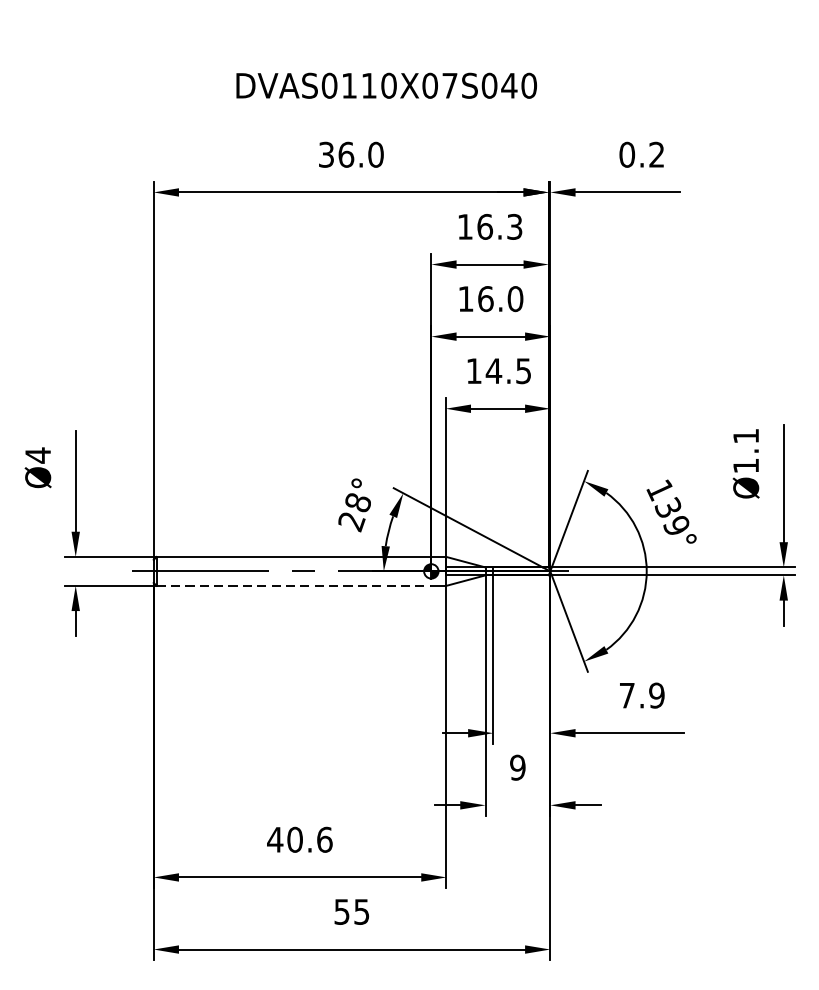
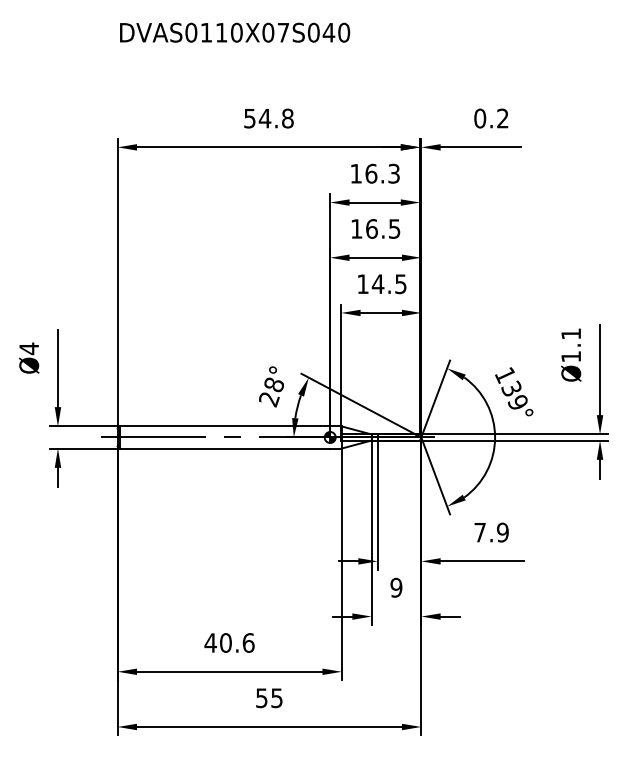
text: (387, 85) -> (235, 32), moved
text: (350, 154) -> (268, 118), 36.0 -> 54.8
text: (515, 298) -> (394, 228), 16.0 -> 16.5
line: (294, 585) -> (225, 448), dashed -> solid

